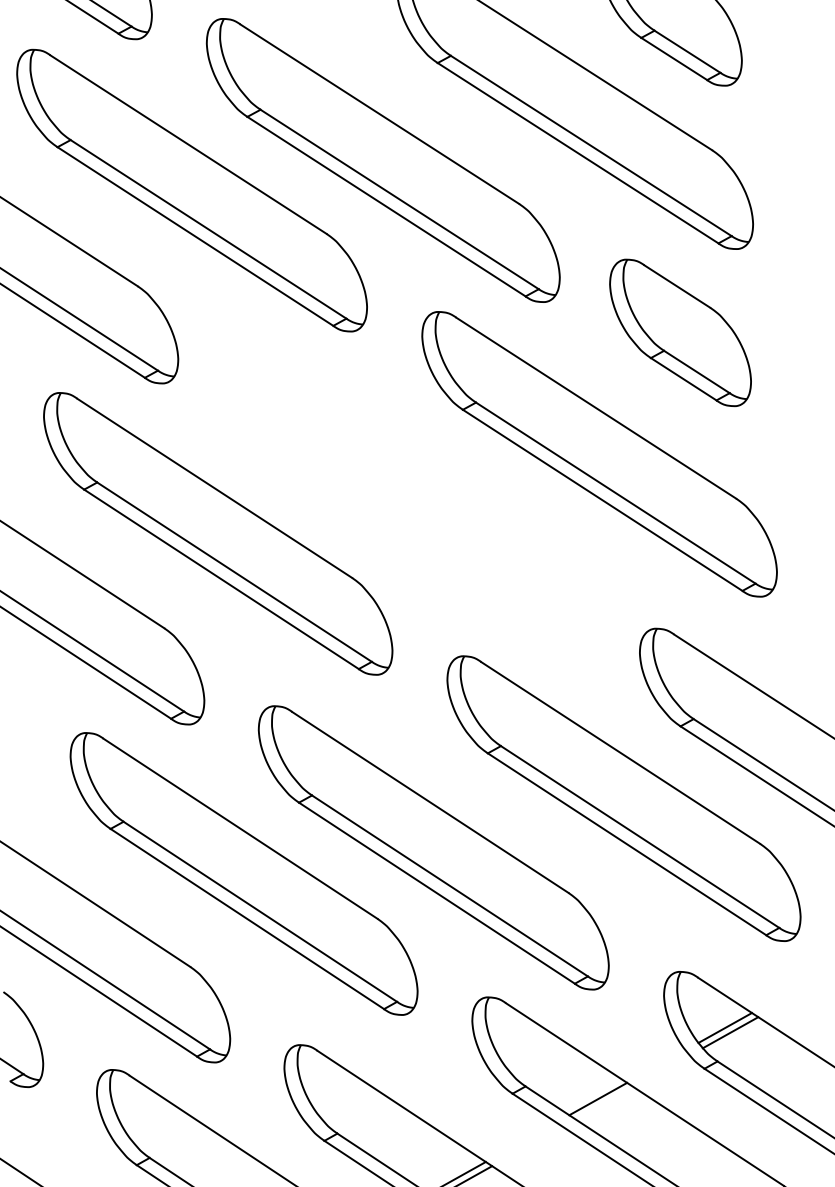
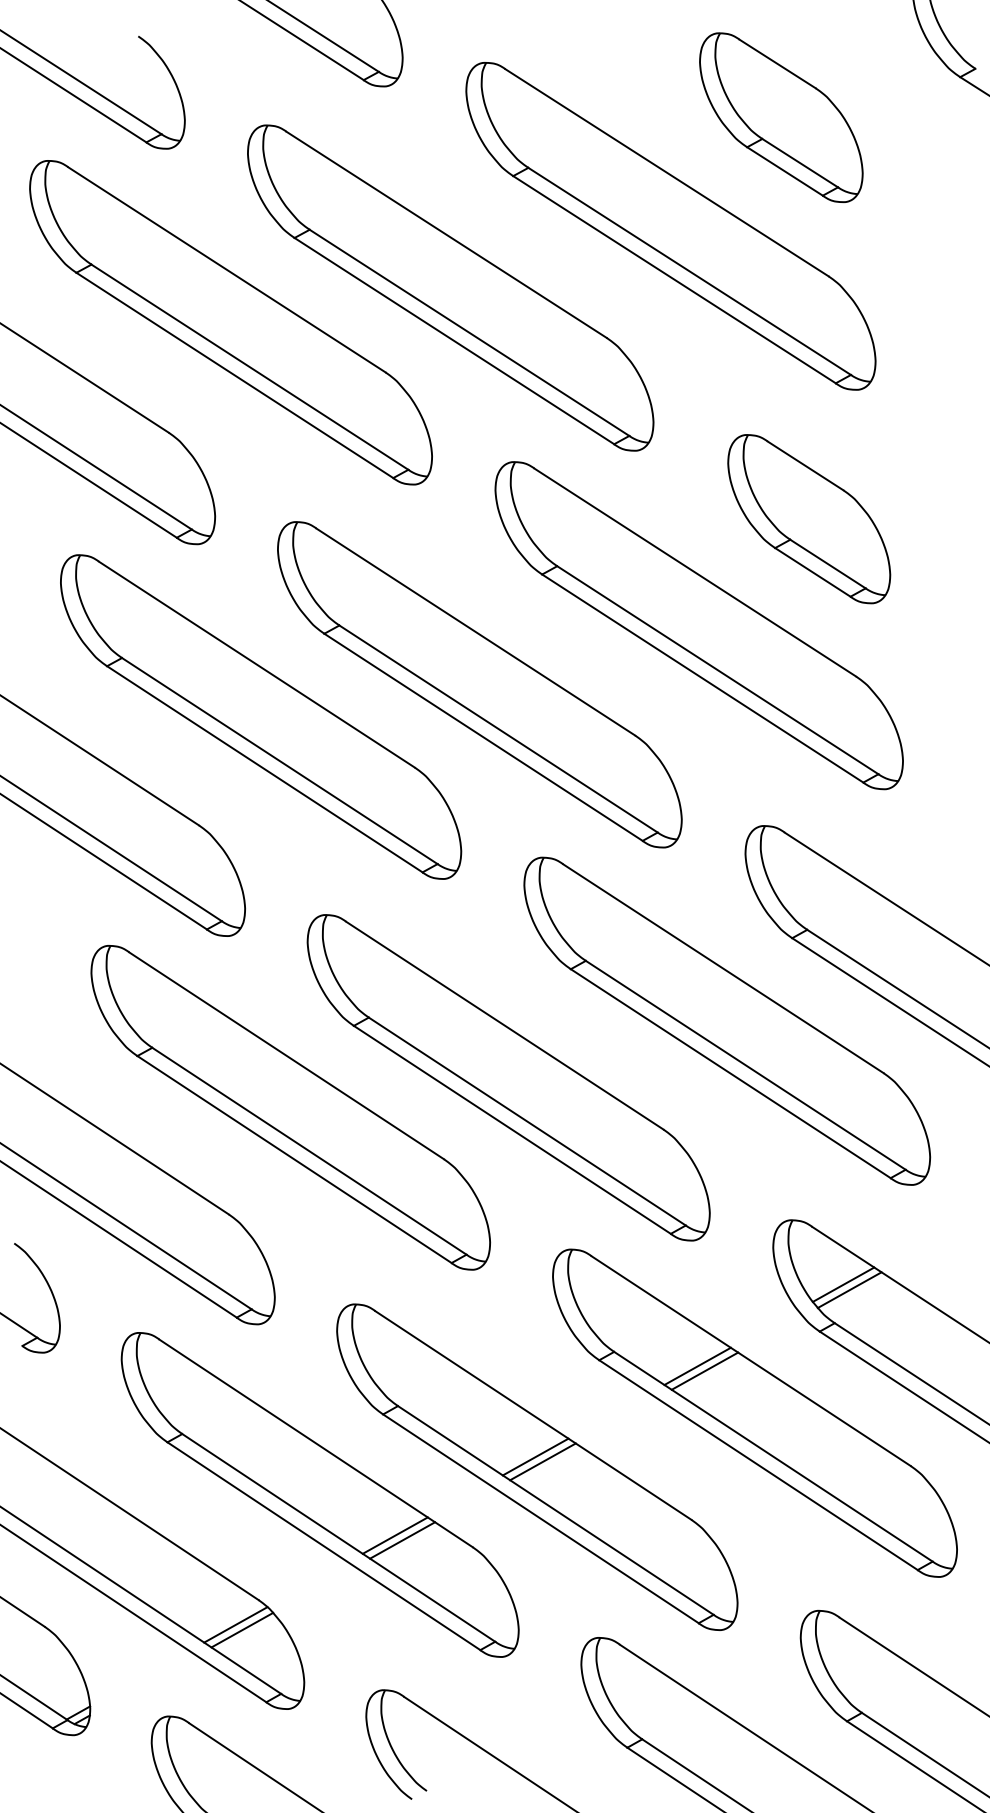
part: (680, 333) -> (809, 519), moved
part: (408, 505) -> (479, 684), added
line: (604, 1102) -> (704, 1370), added

